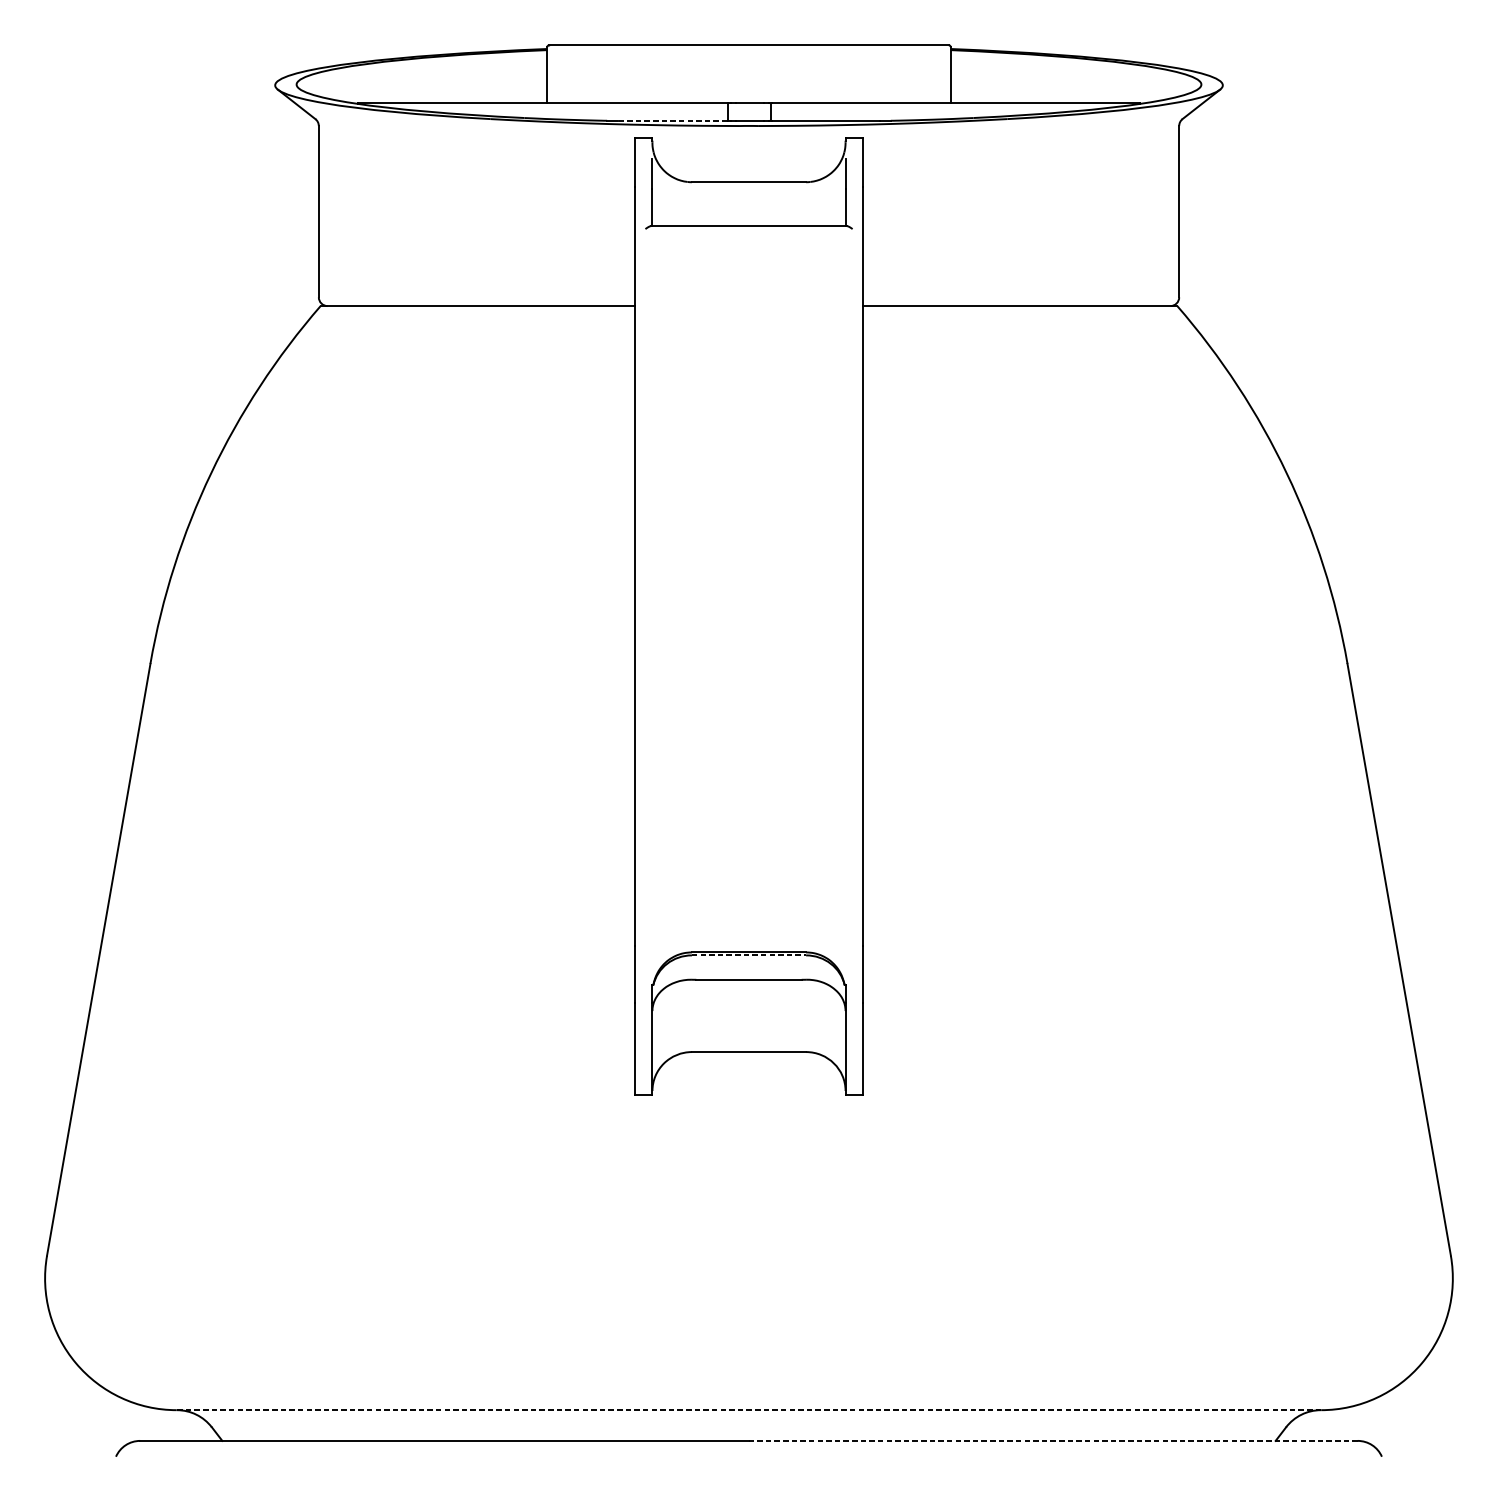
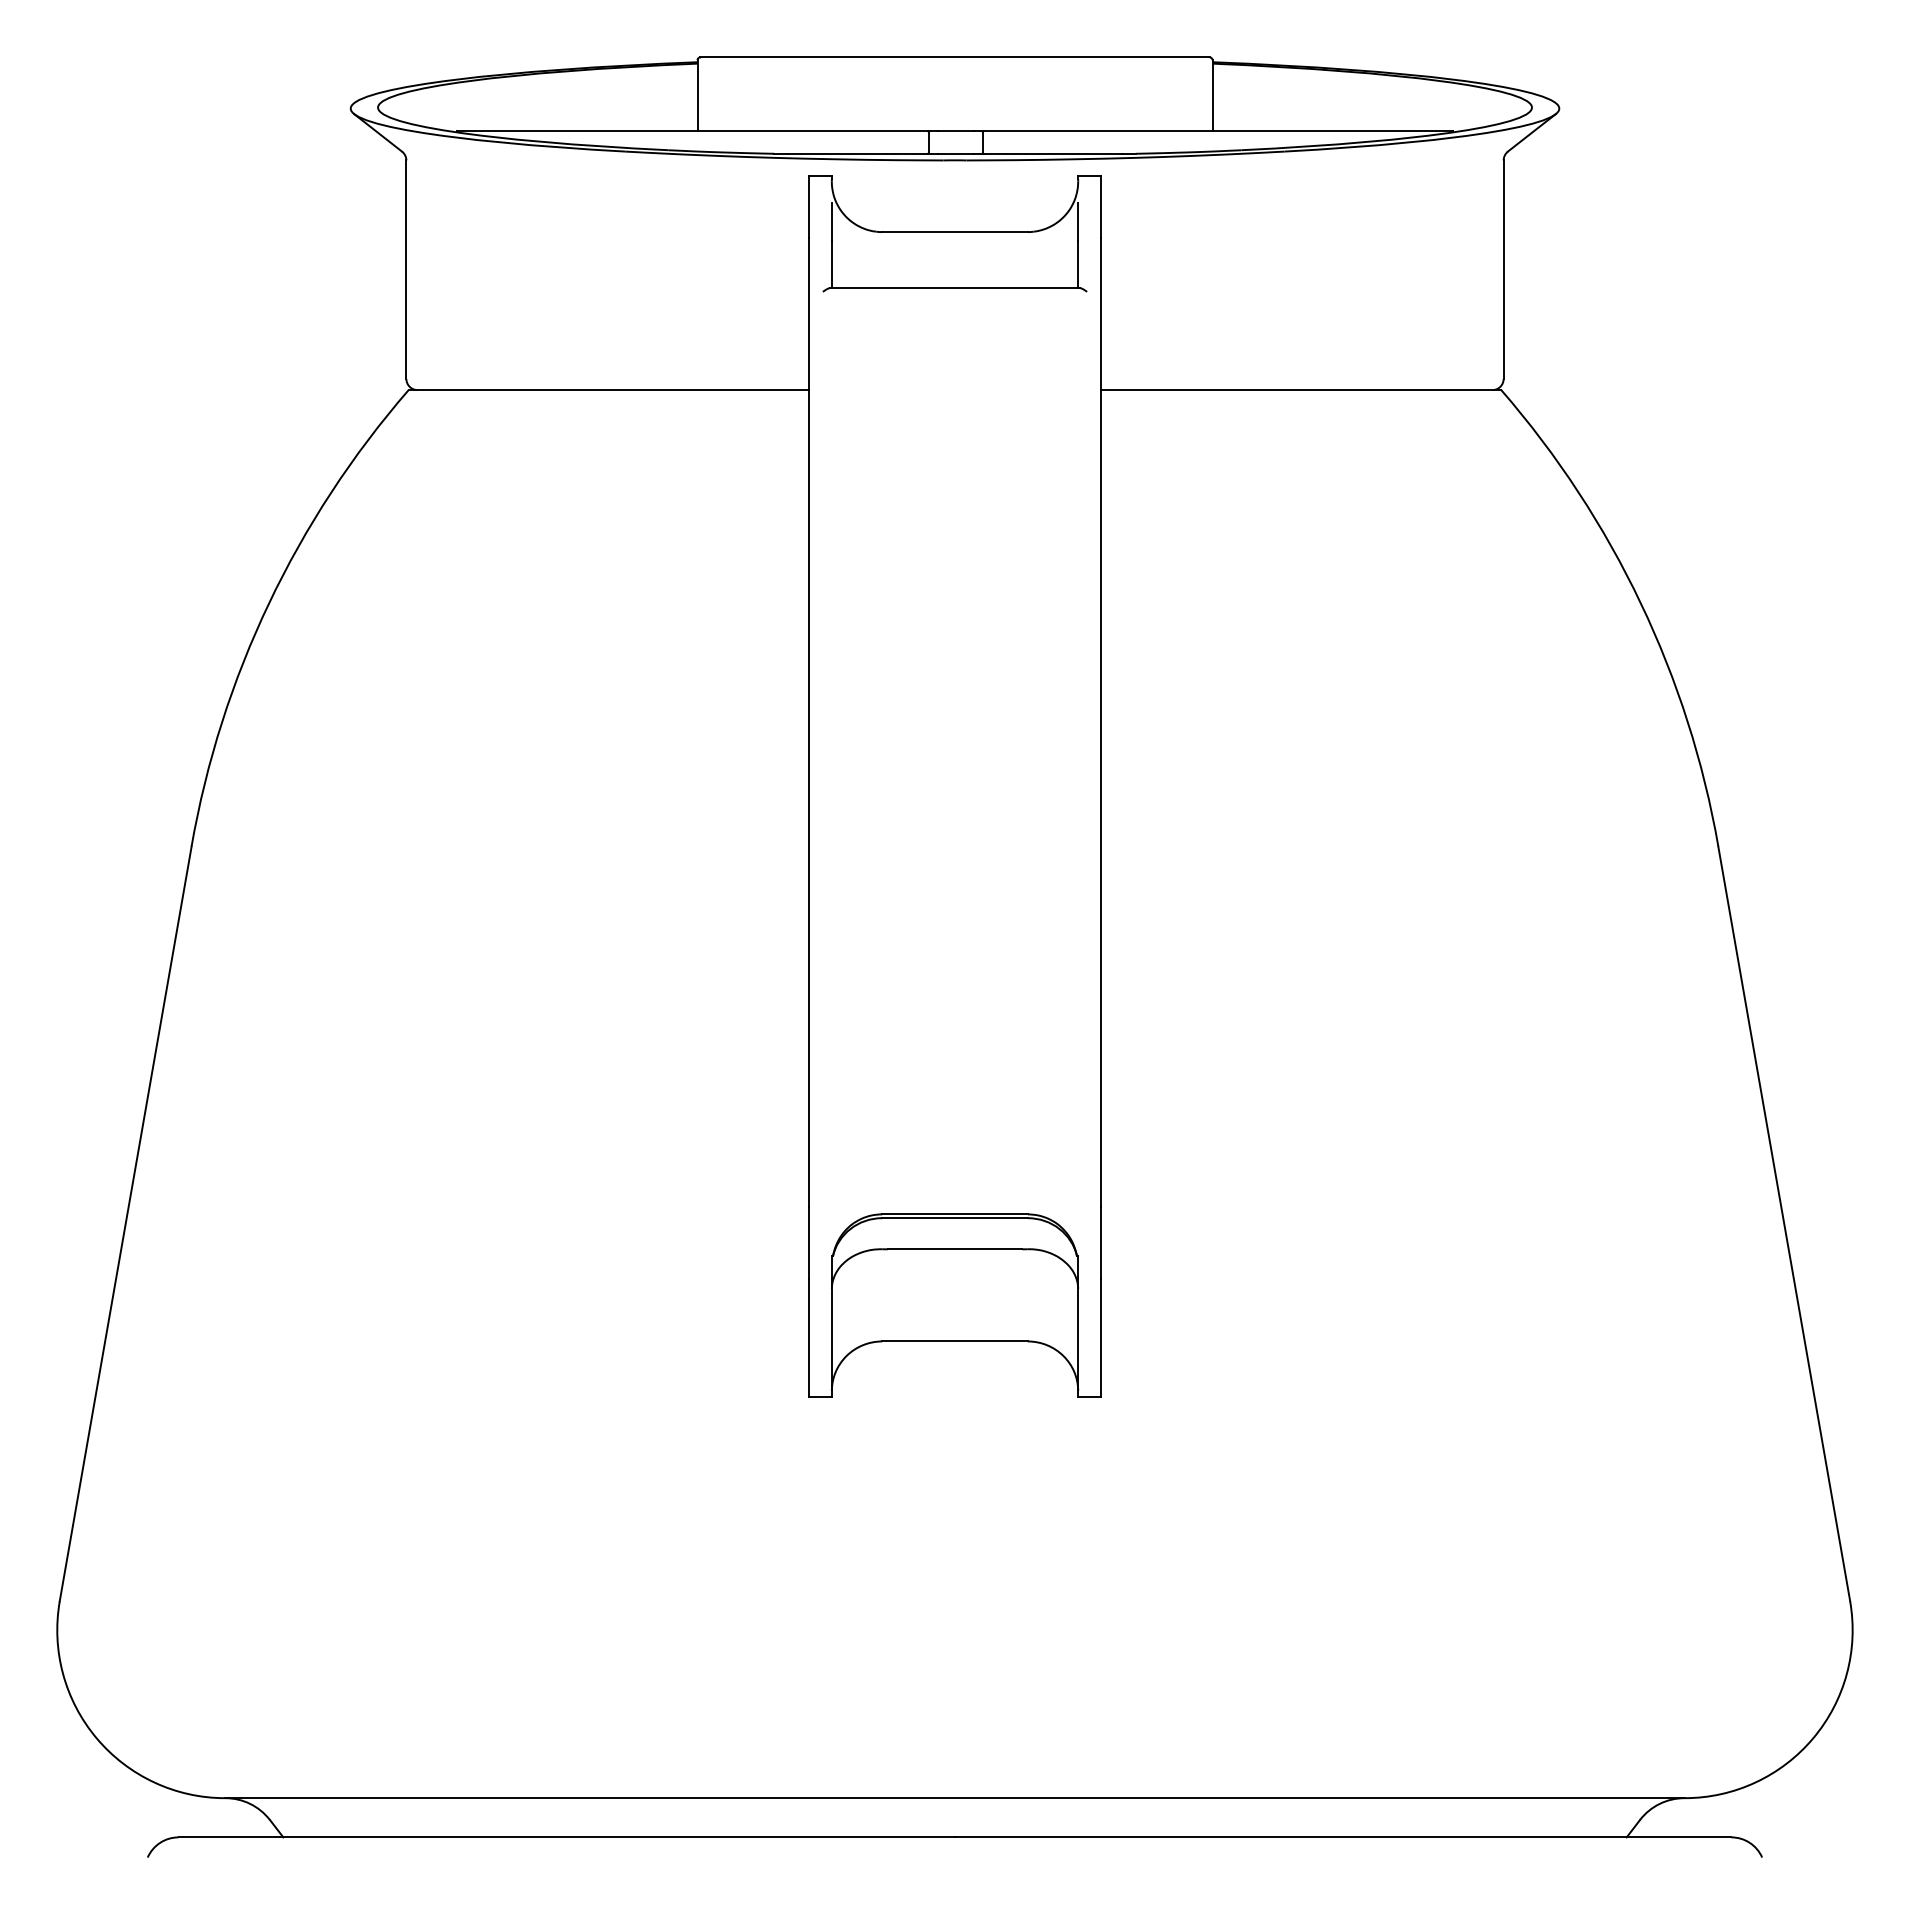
line: (672, 120) -> (857, 153), dashed -> solid
line: (749, 955) -> (955, 1218), dashed -> solid
line: (748, 1410) -> (954, 1798), dashed -> solid
line: (1052, 1441) -> (1342, 1837), dashed -> solid

